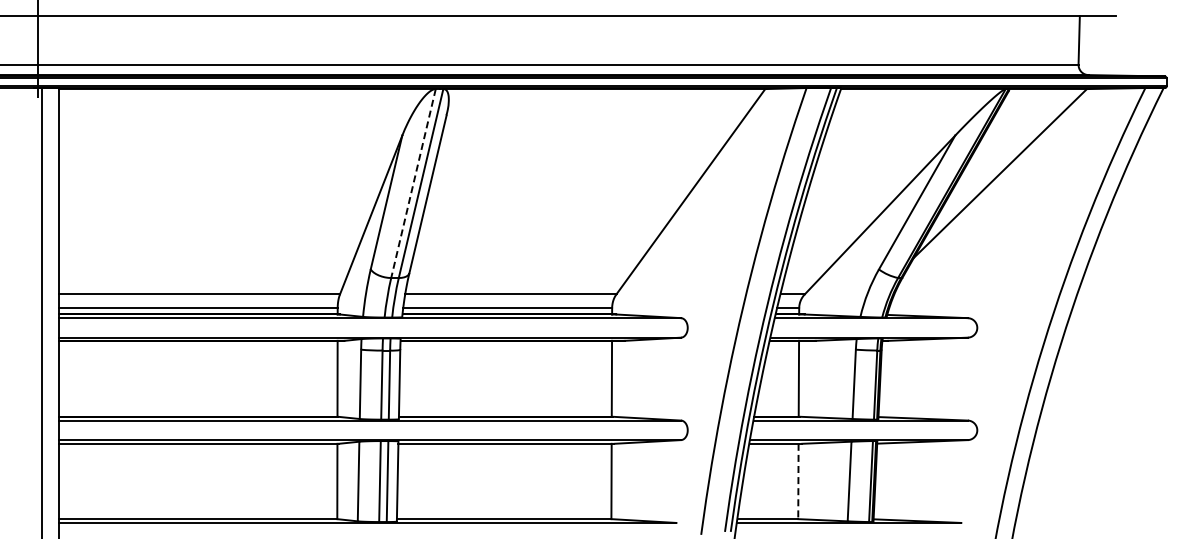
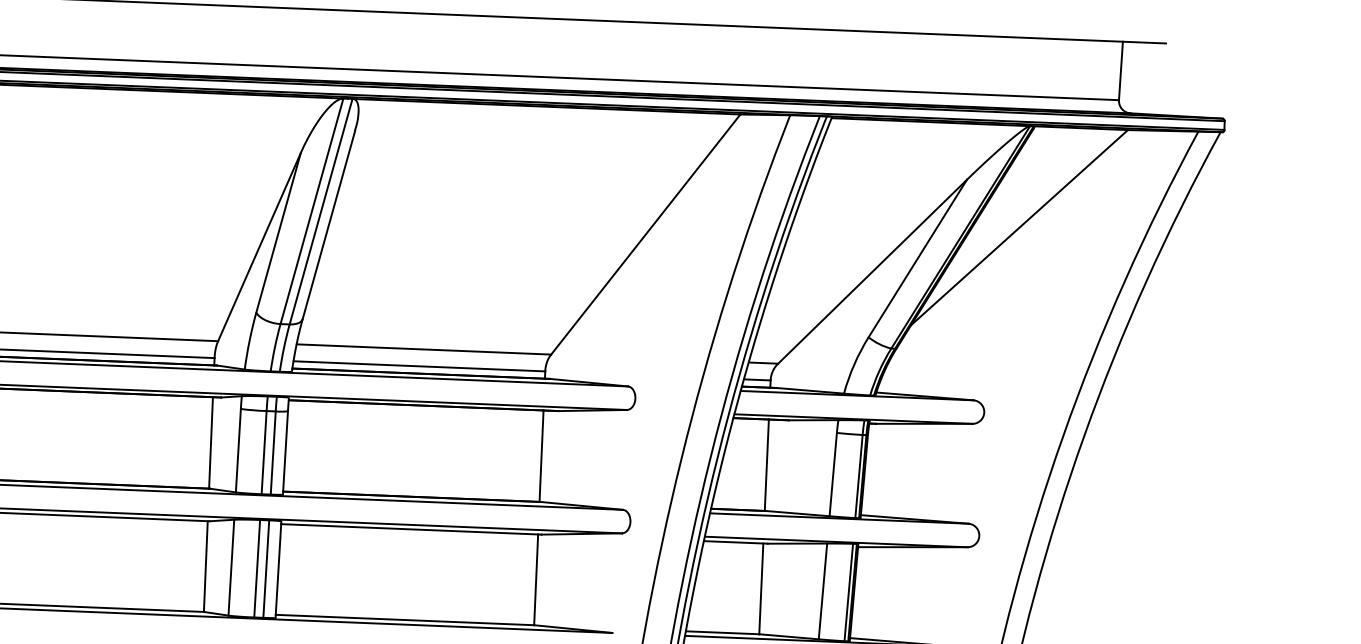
line: (413, 184) -> (311, 212), dashed -> solid
line: (798, 481) -> (761, 588), dashed -> solid

